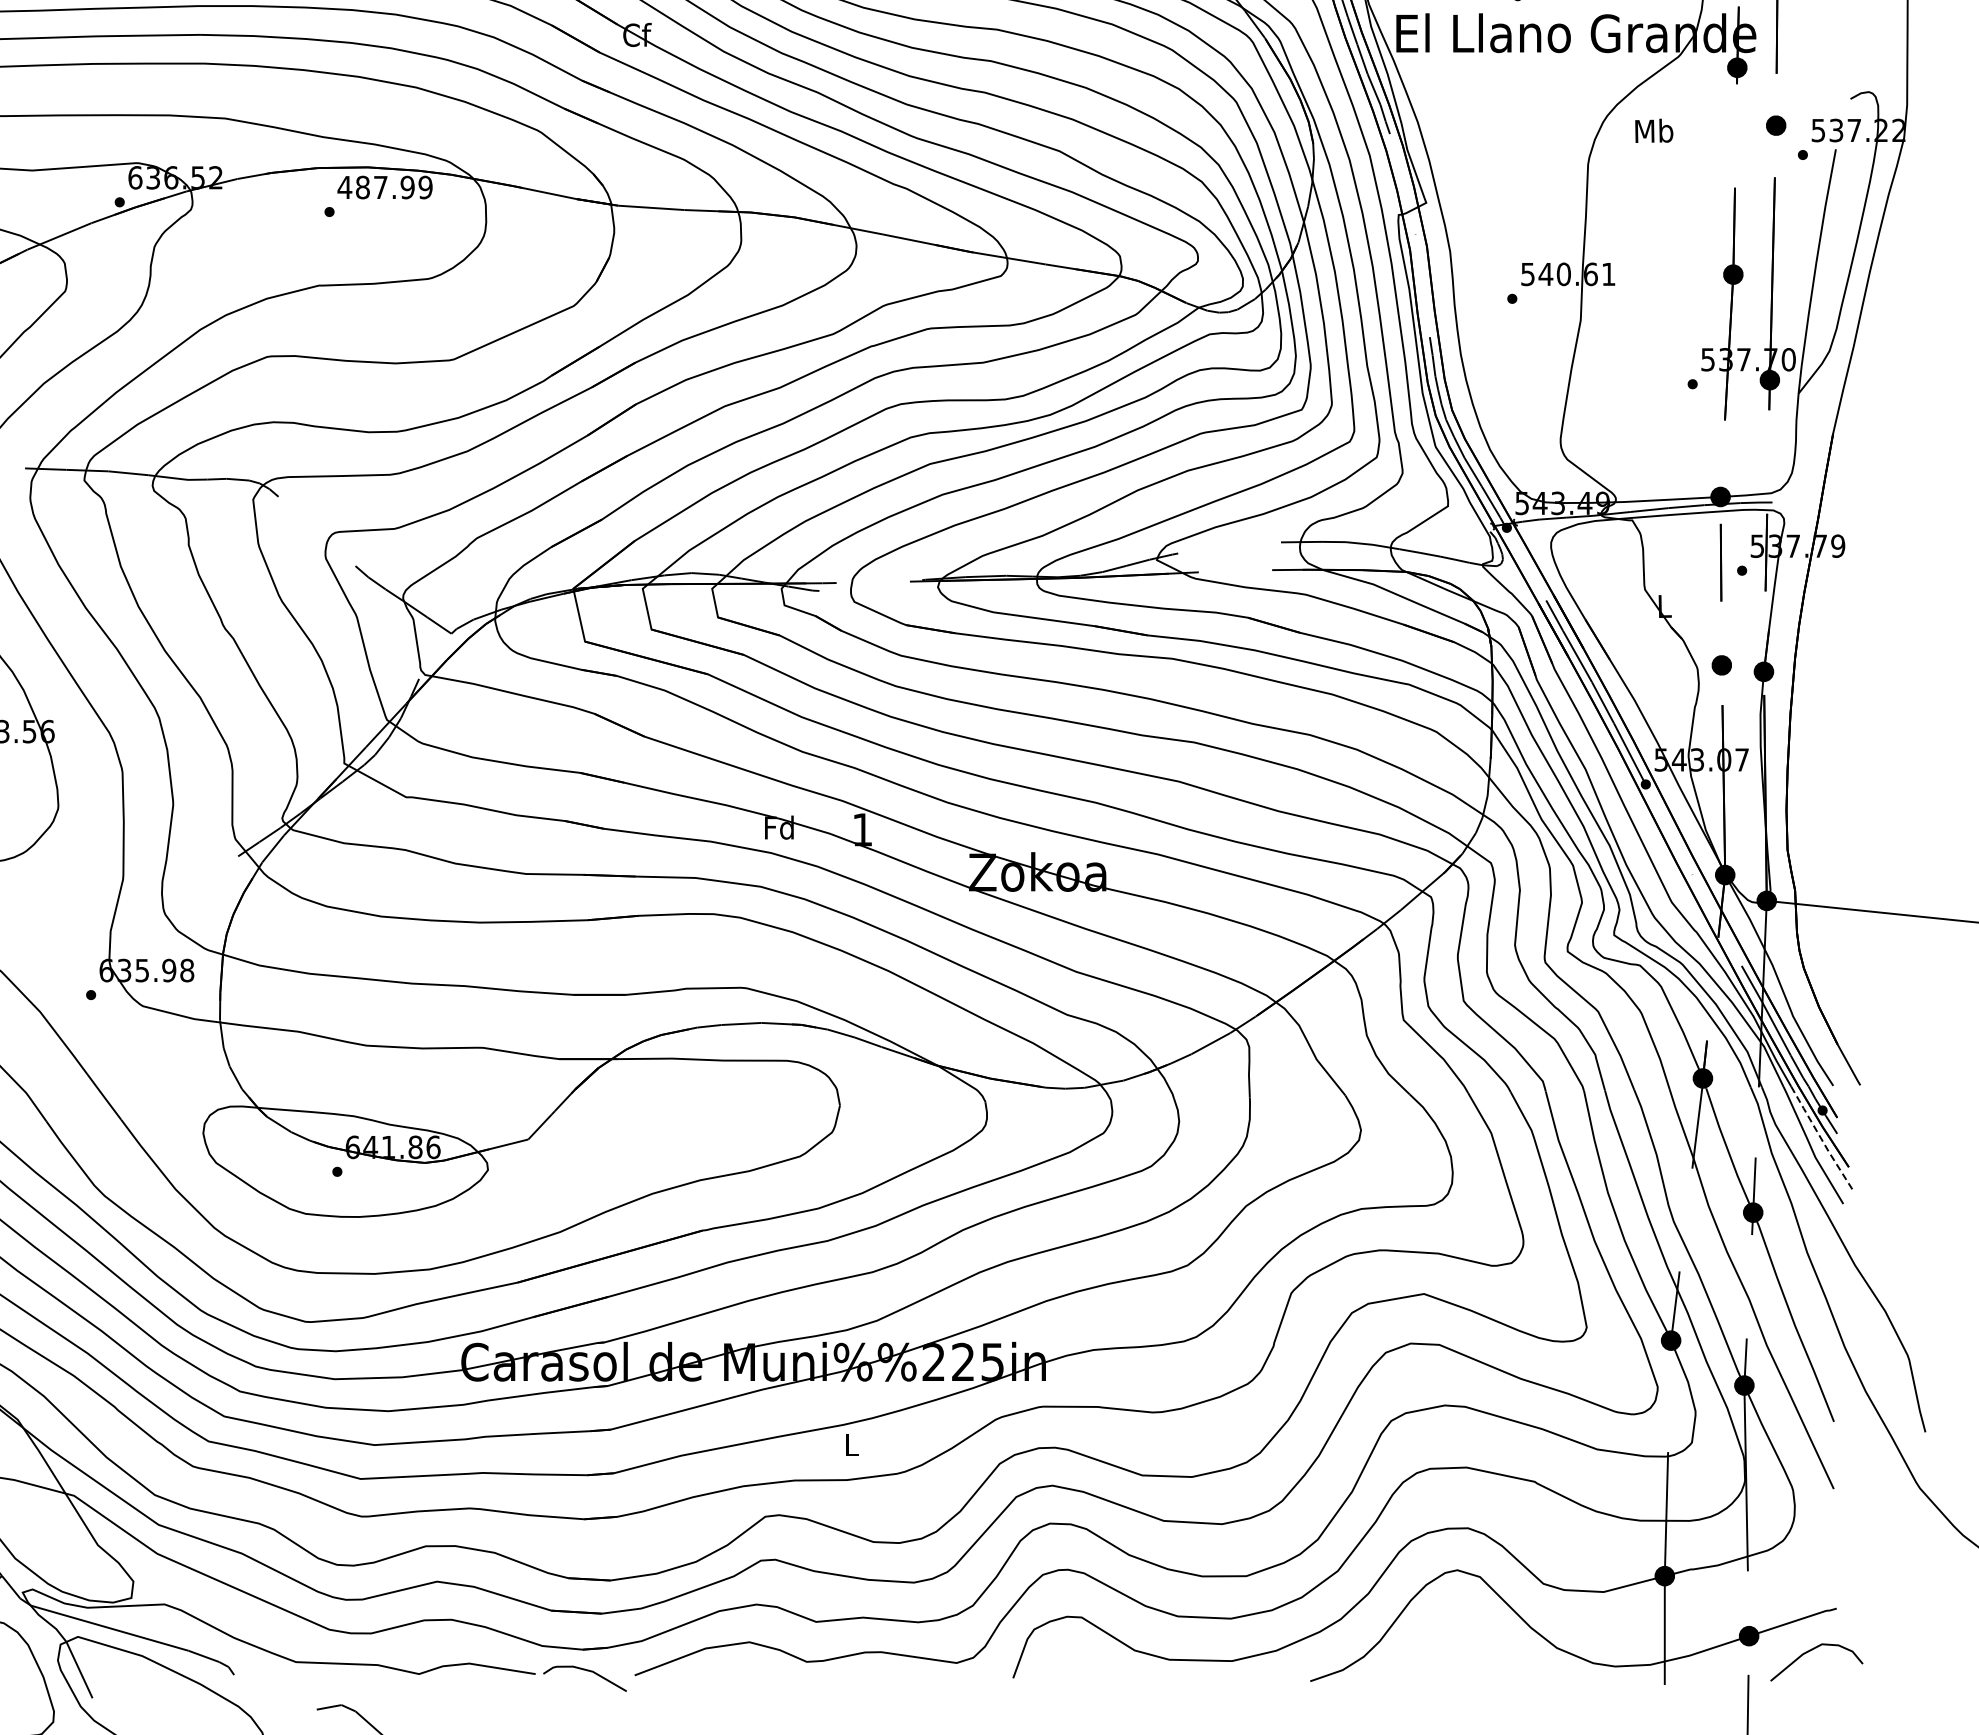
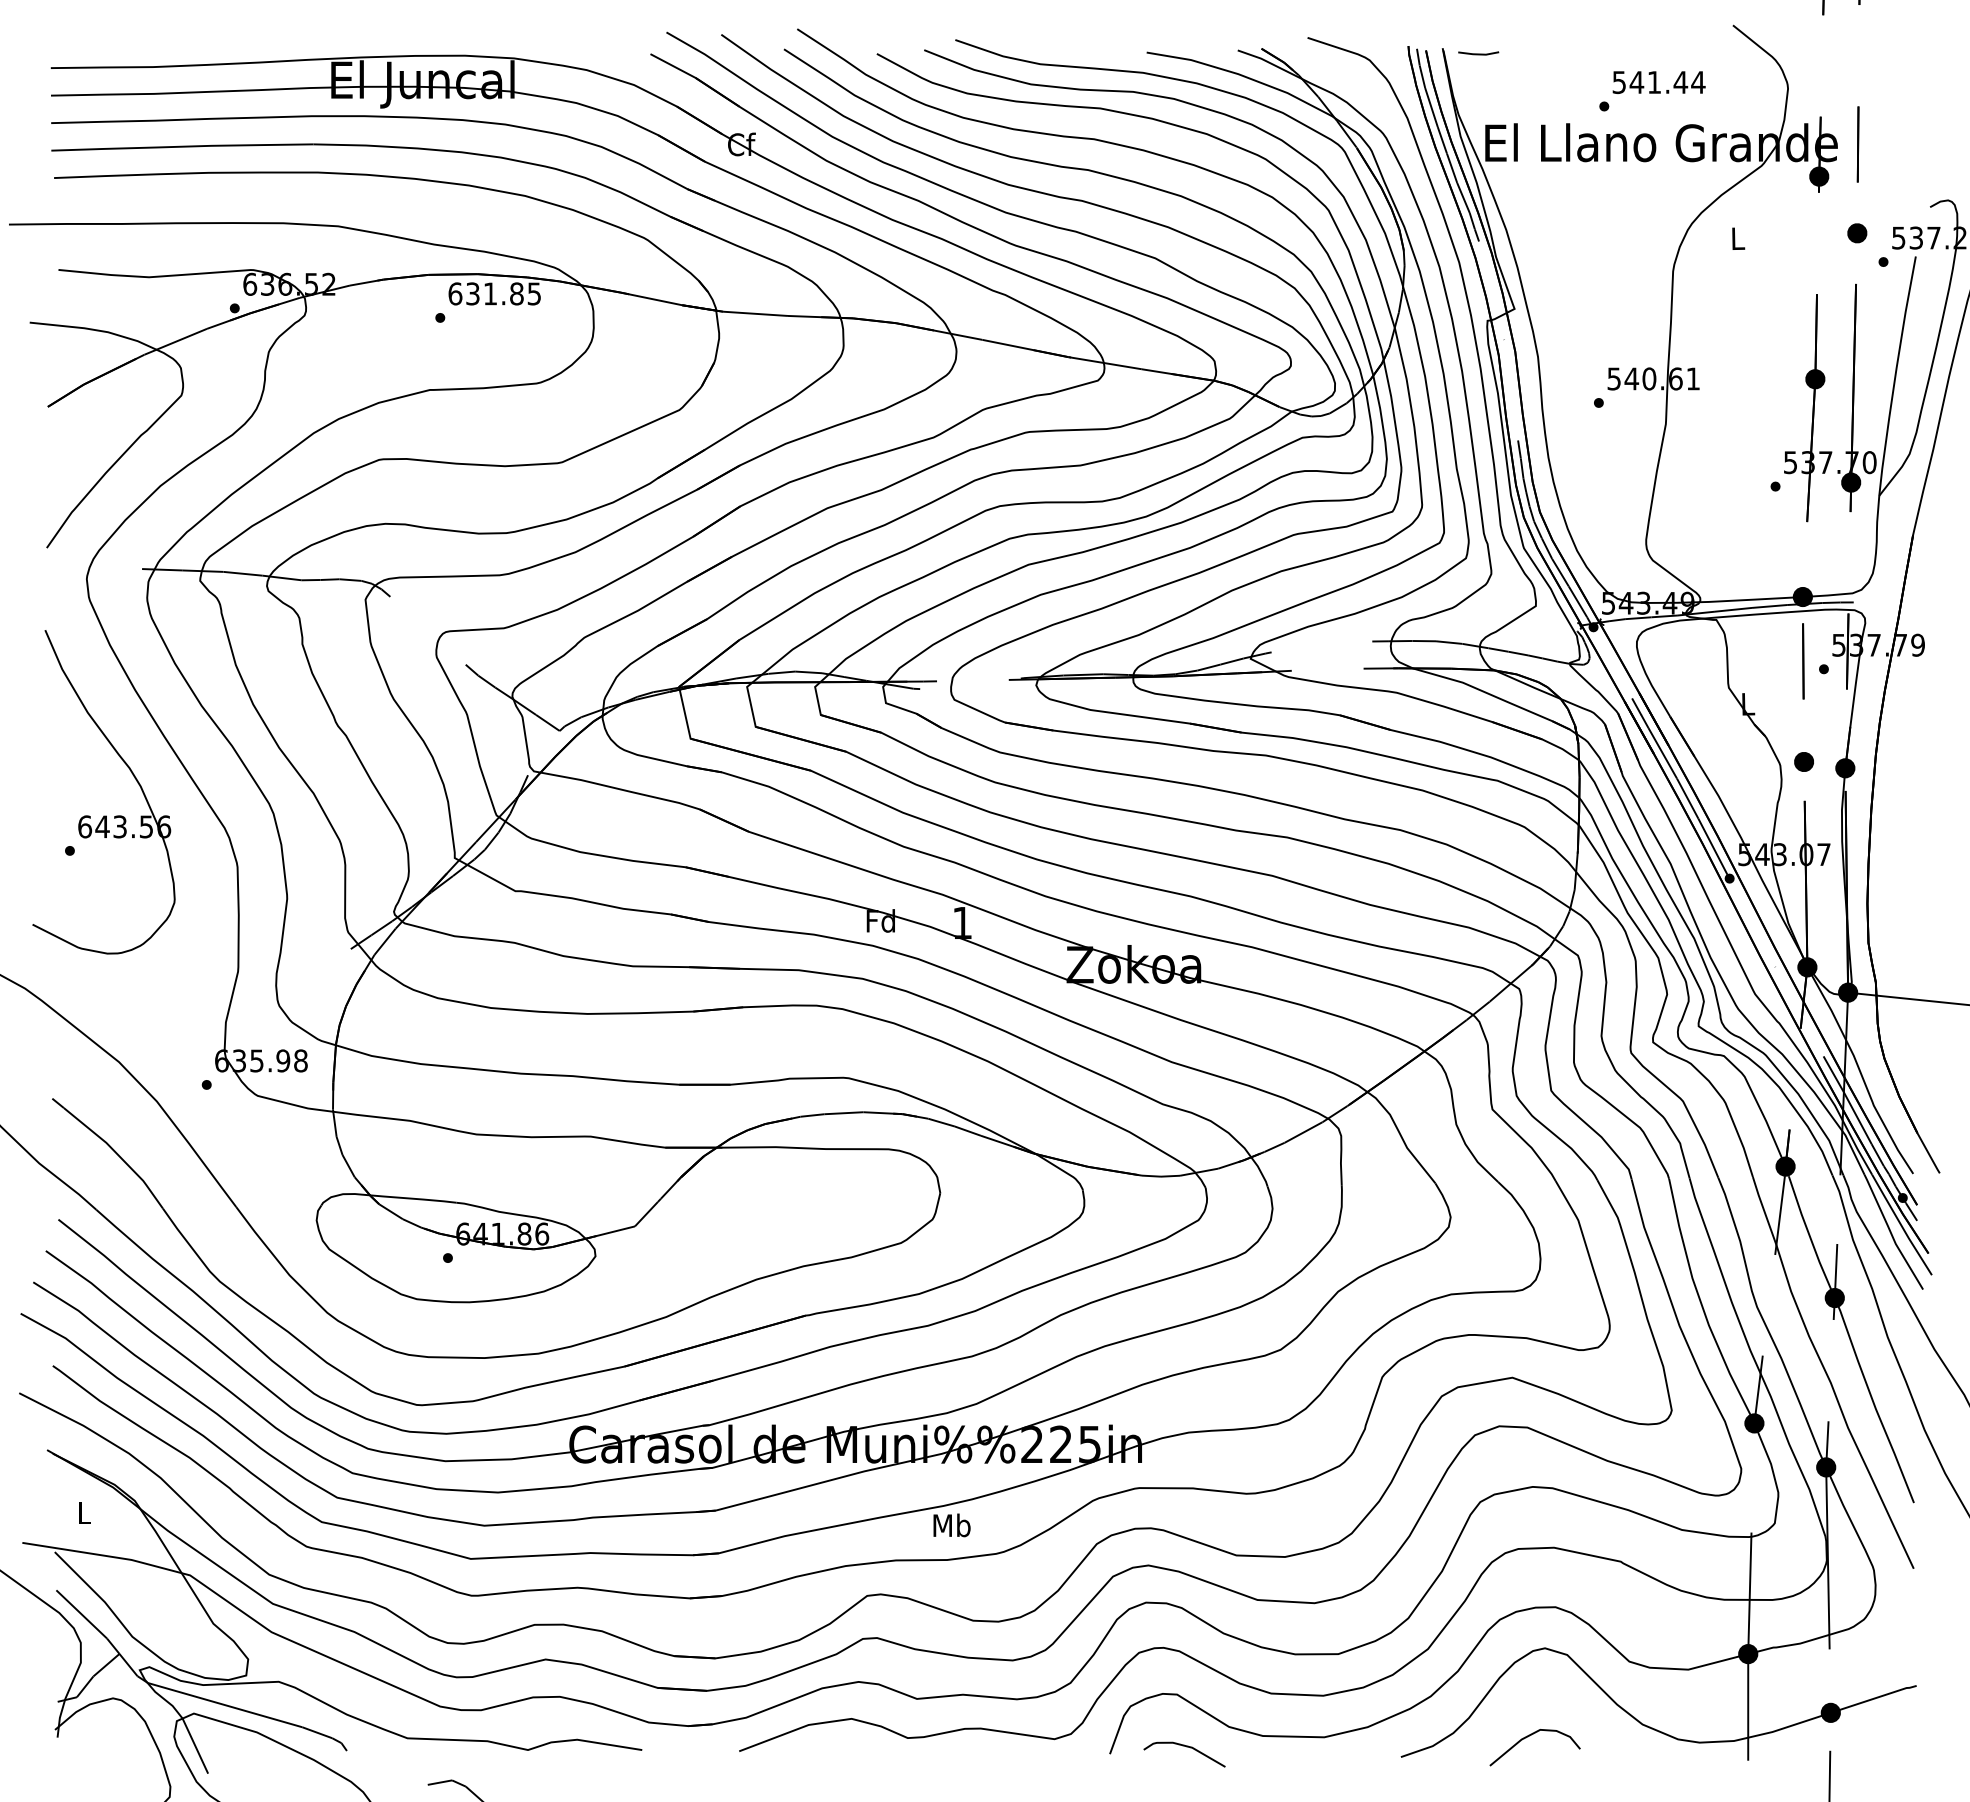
text: (1653, 130) -> (1737, 238), Mb -> L
text: (384, 187) -> (494, 293), 487.99 -> 631.85
line: (1821, 1138) -> (1901, 1225), dashed -> solid
text: (851, 1444) -> (951, 1525), L -> Mb
curve: (1808, 1653) -> (1526, 1738), moved
curve: (587, 1671) -> (1186, 1747), moved

